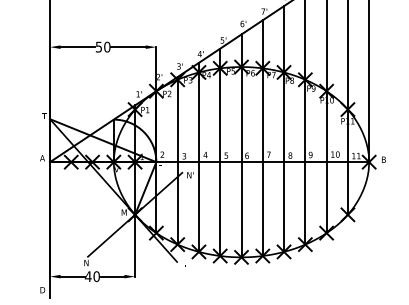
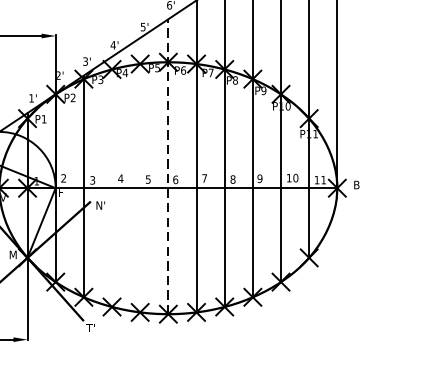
line: (241, 145) -> (168, 166), solid -> dashed
line: (220, 152) -> (140, 175), removed
line: (198, 156) -> (111, 180), removed

